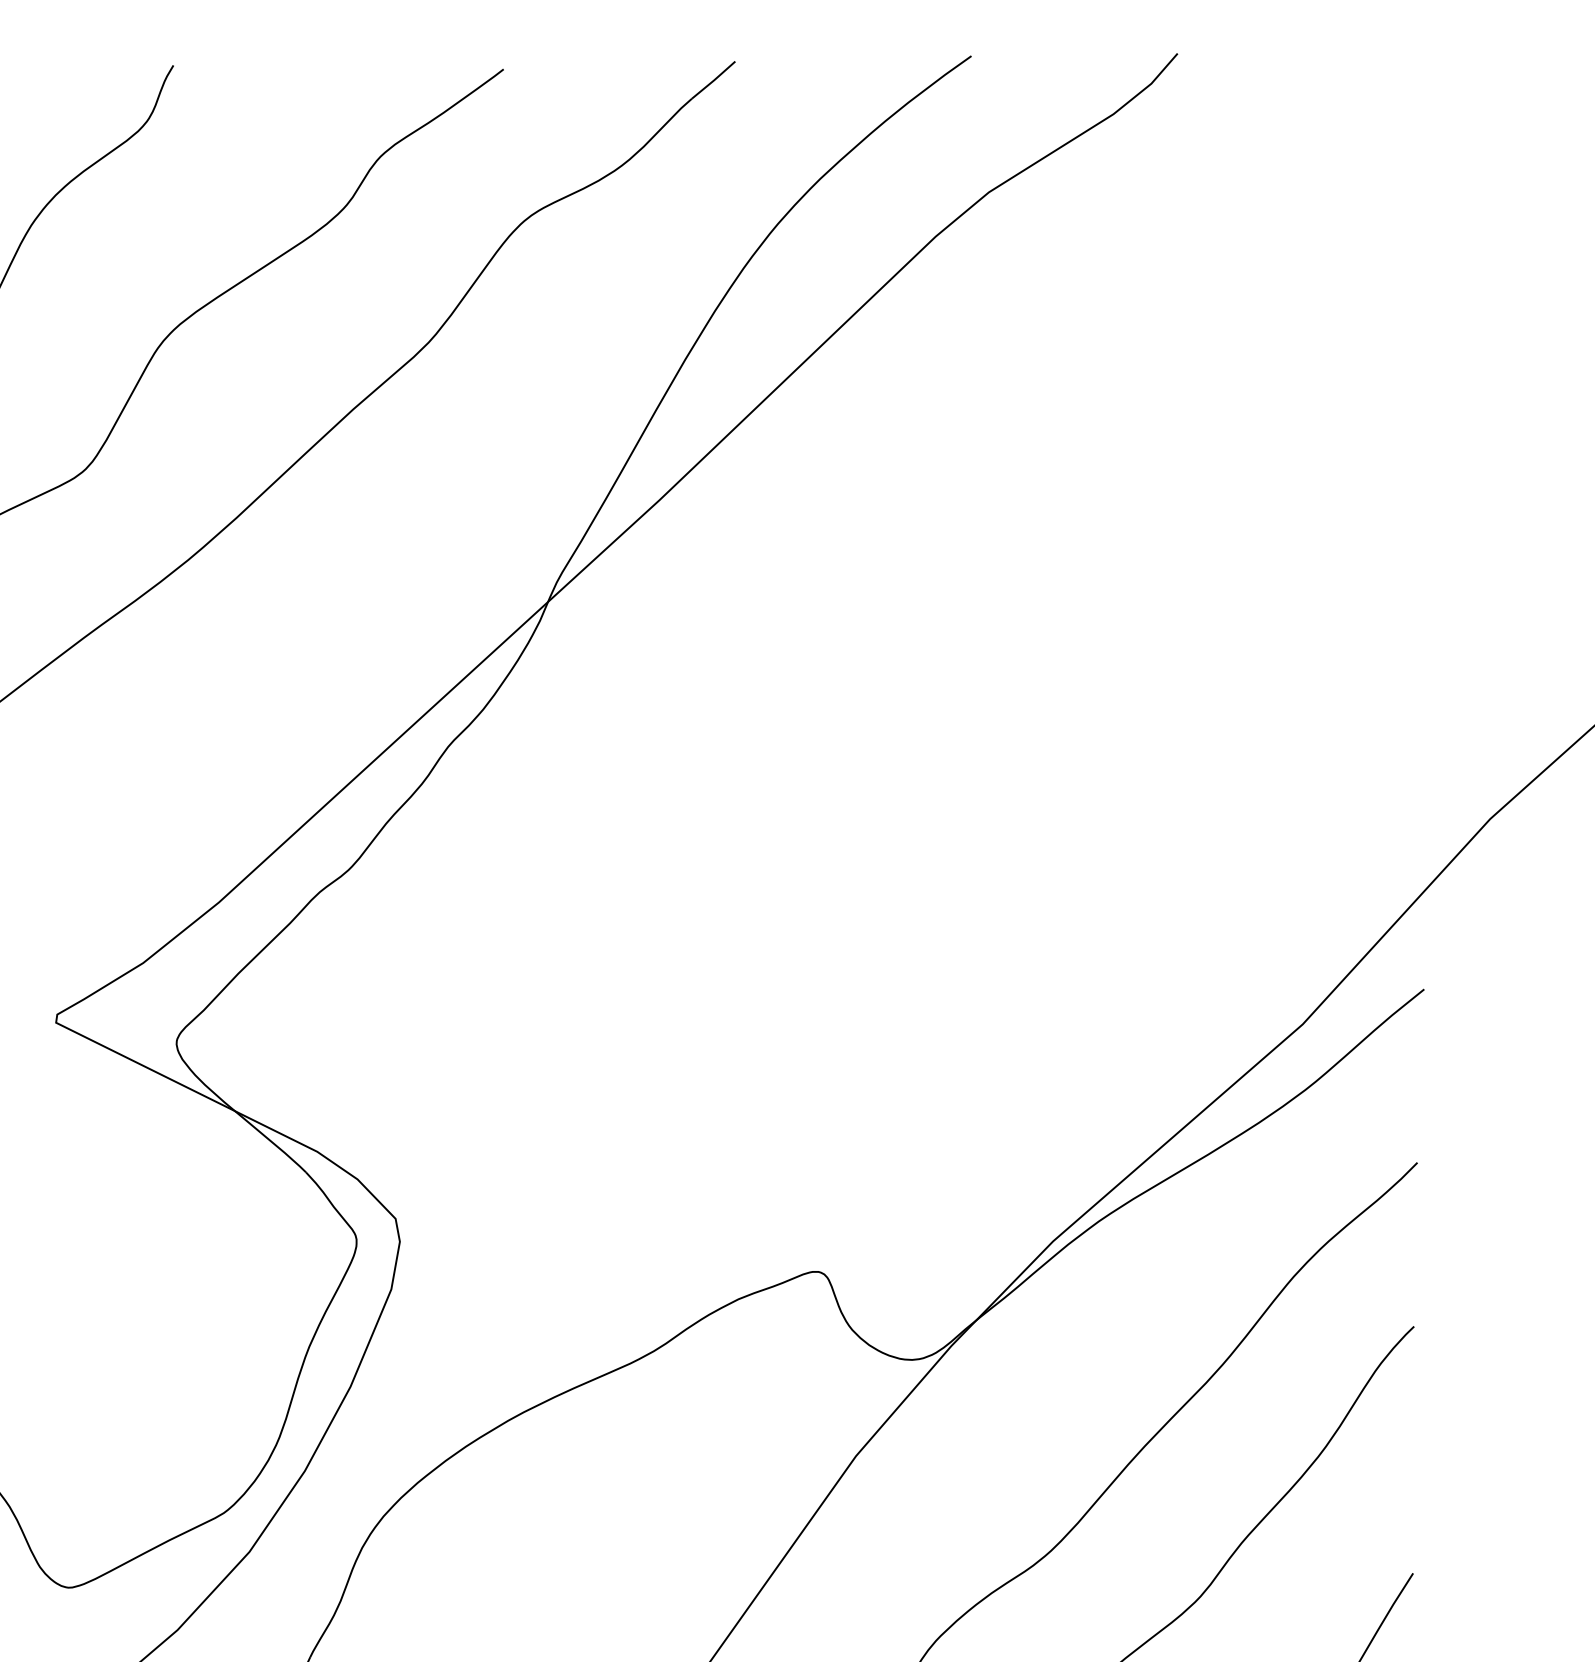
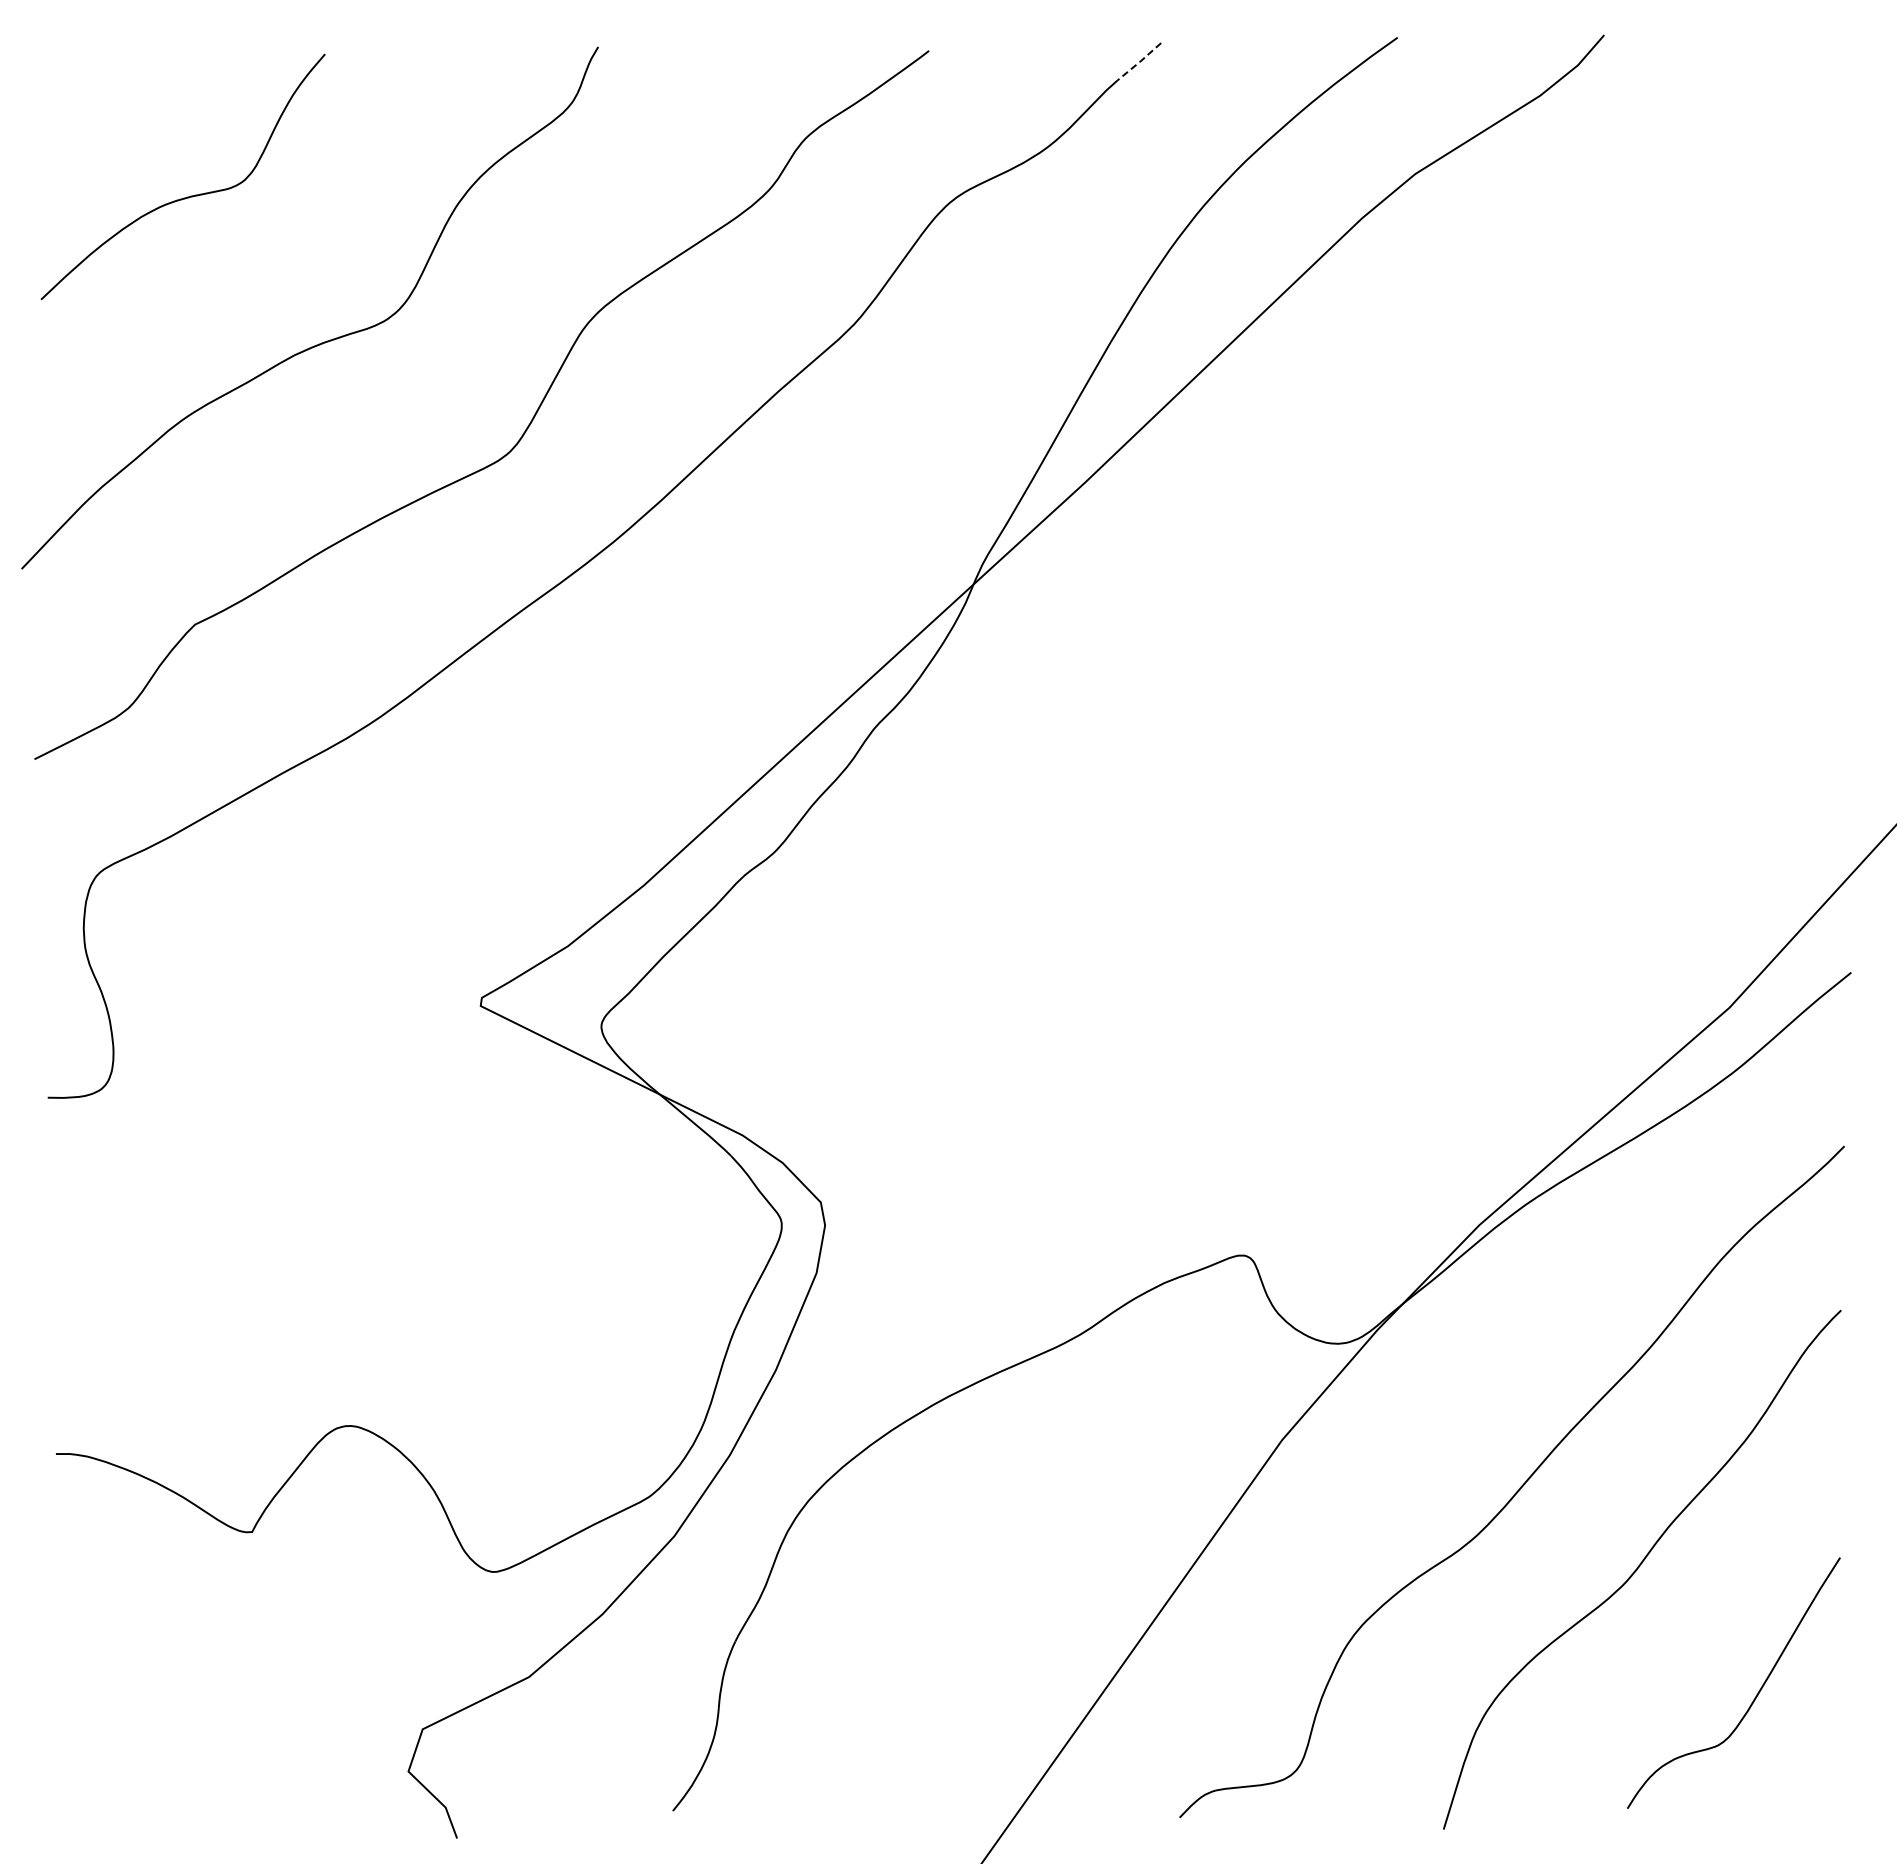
line: (714, 79) -> (1140, 61), solid -> dashed

